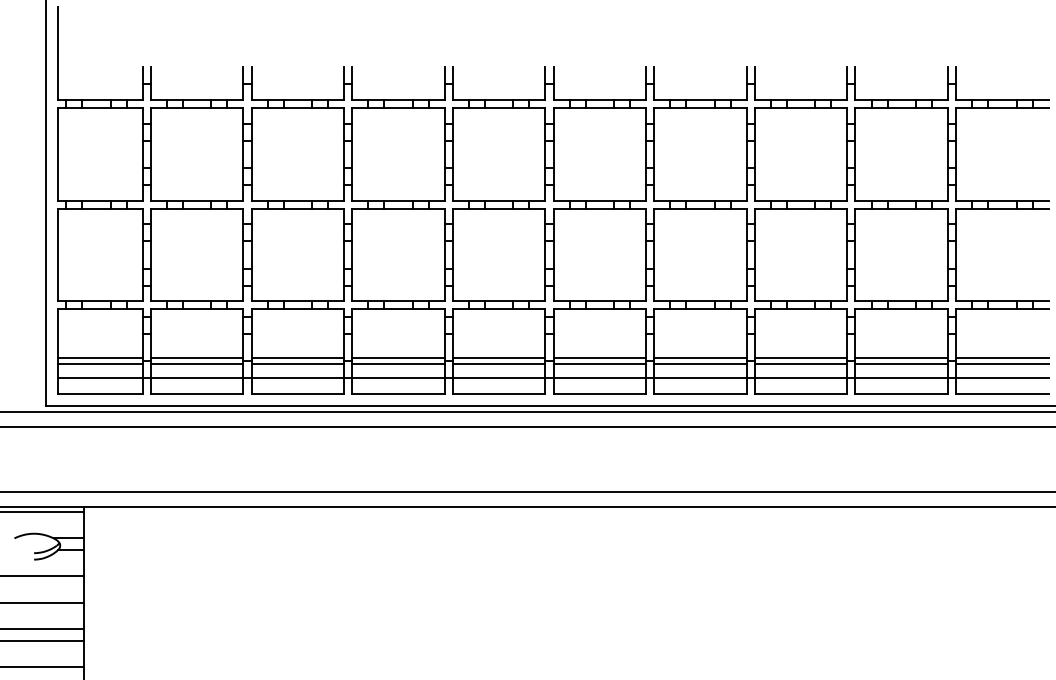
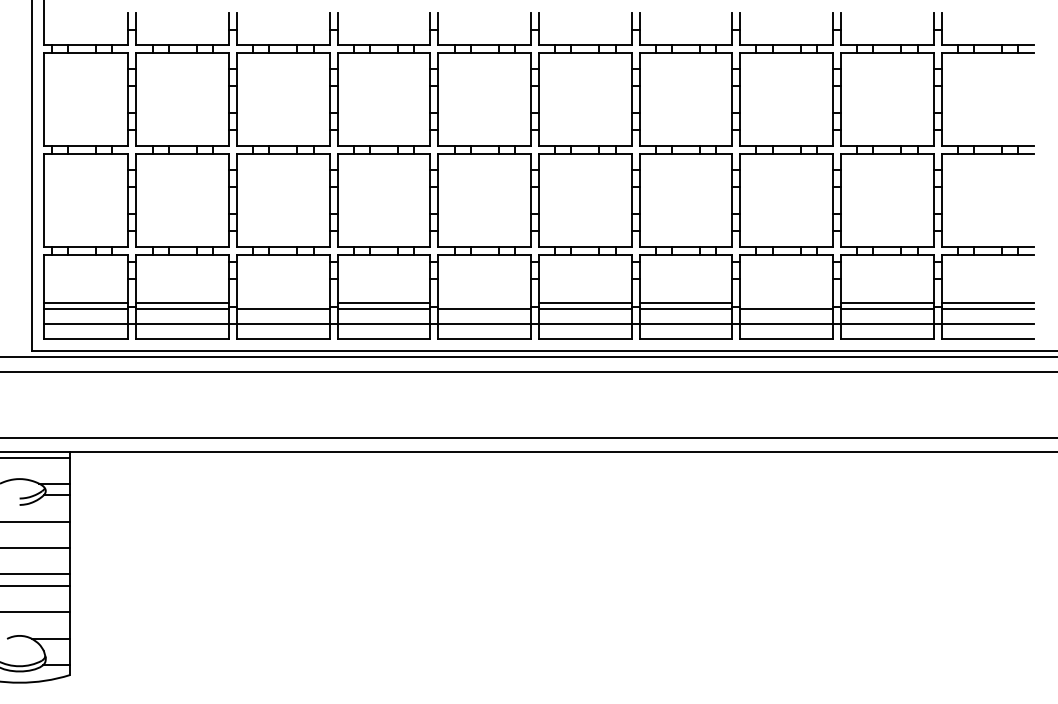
line: (297, 357) -> (283, 302), removed
line: (498, 357) -> (484, 302), removed
line: (800, 357) -> (786, 302), removed

